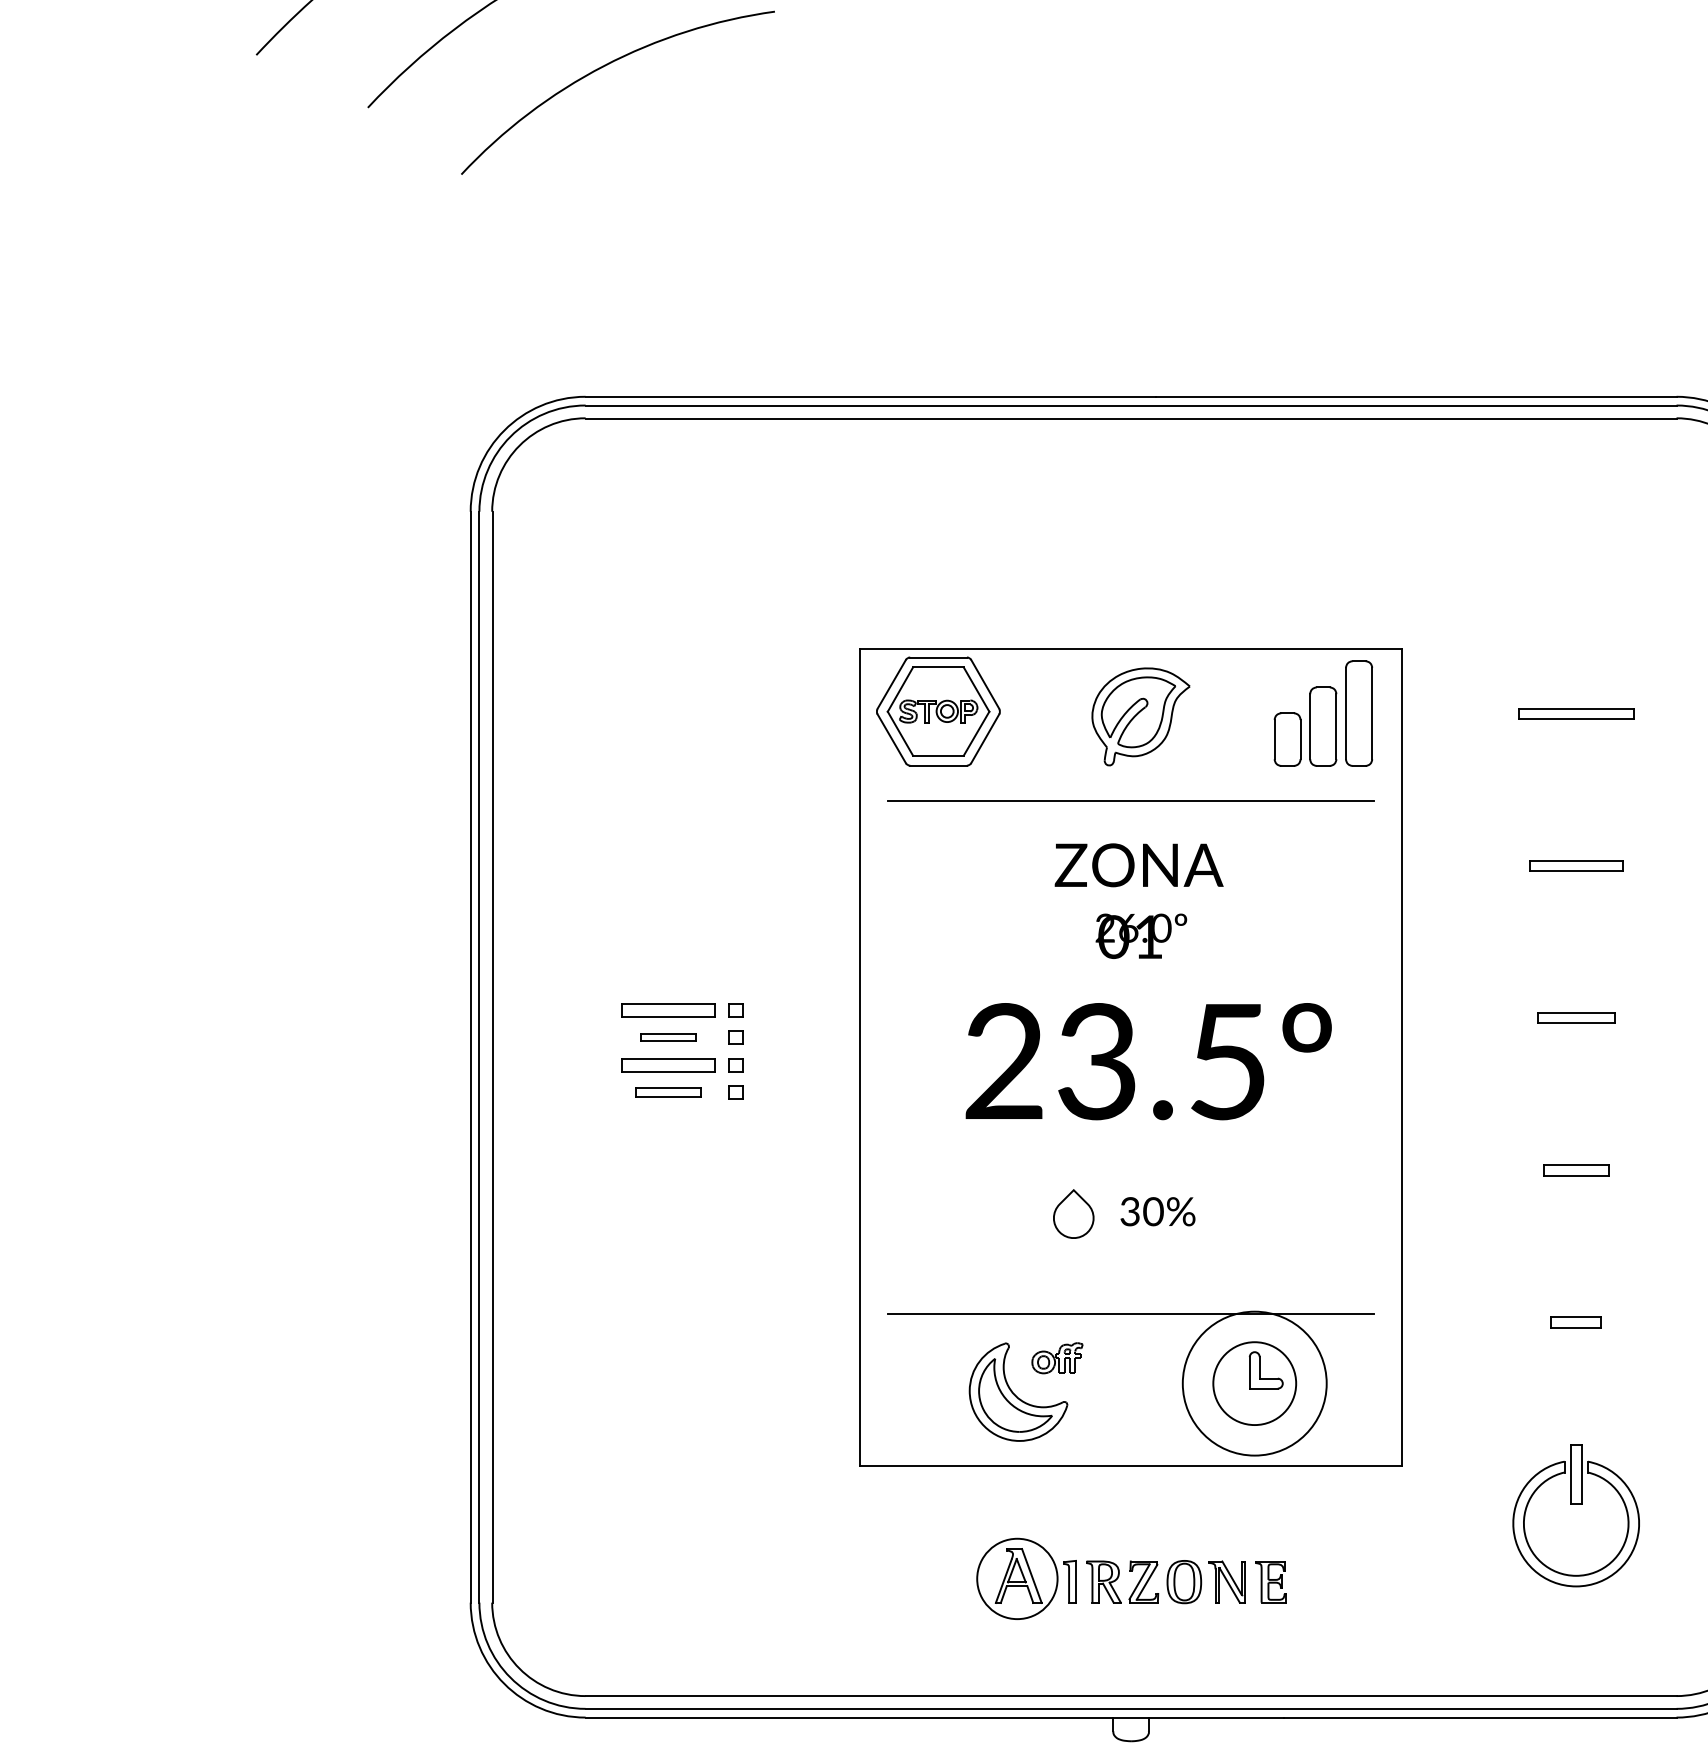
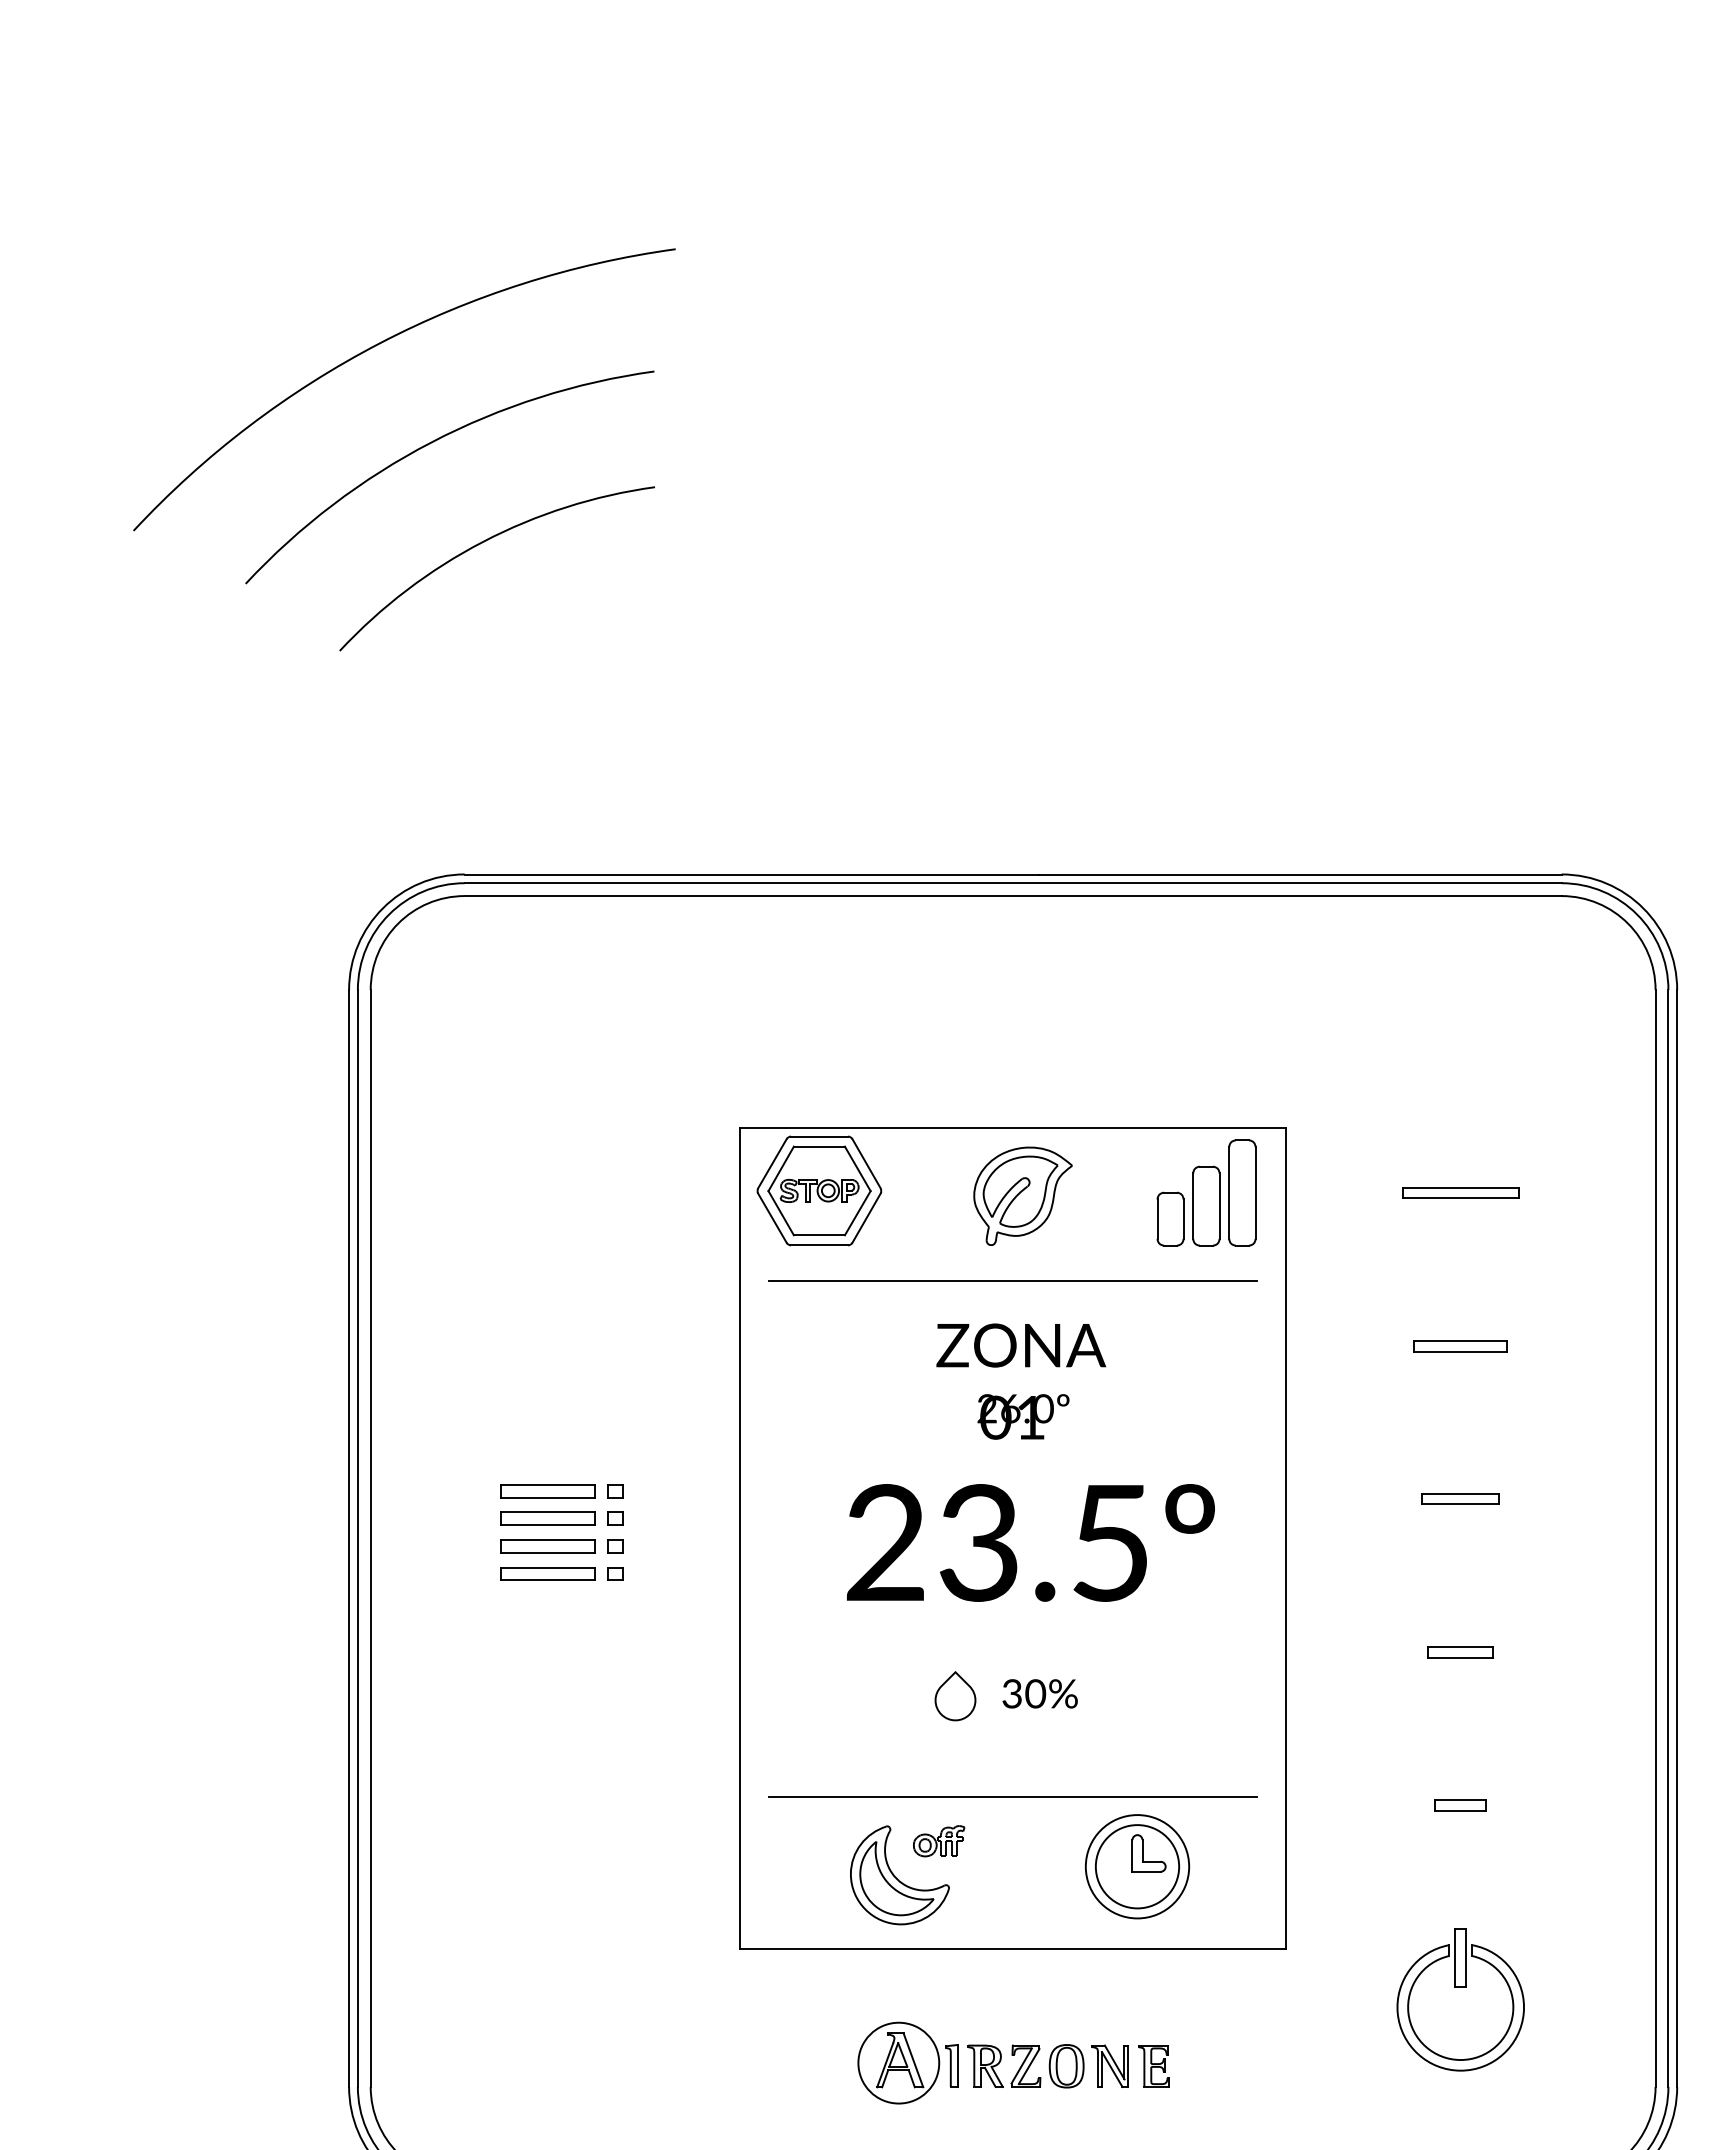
part: (668, 1037) -> (547, 1518), size x1.67
part: (668, 1092) -> (547, 1573), size x1.43
circle: (1254, 1383) -> (1137, 1866), size x0.71

